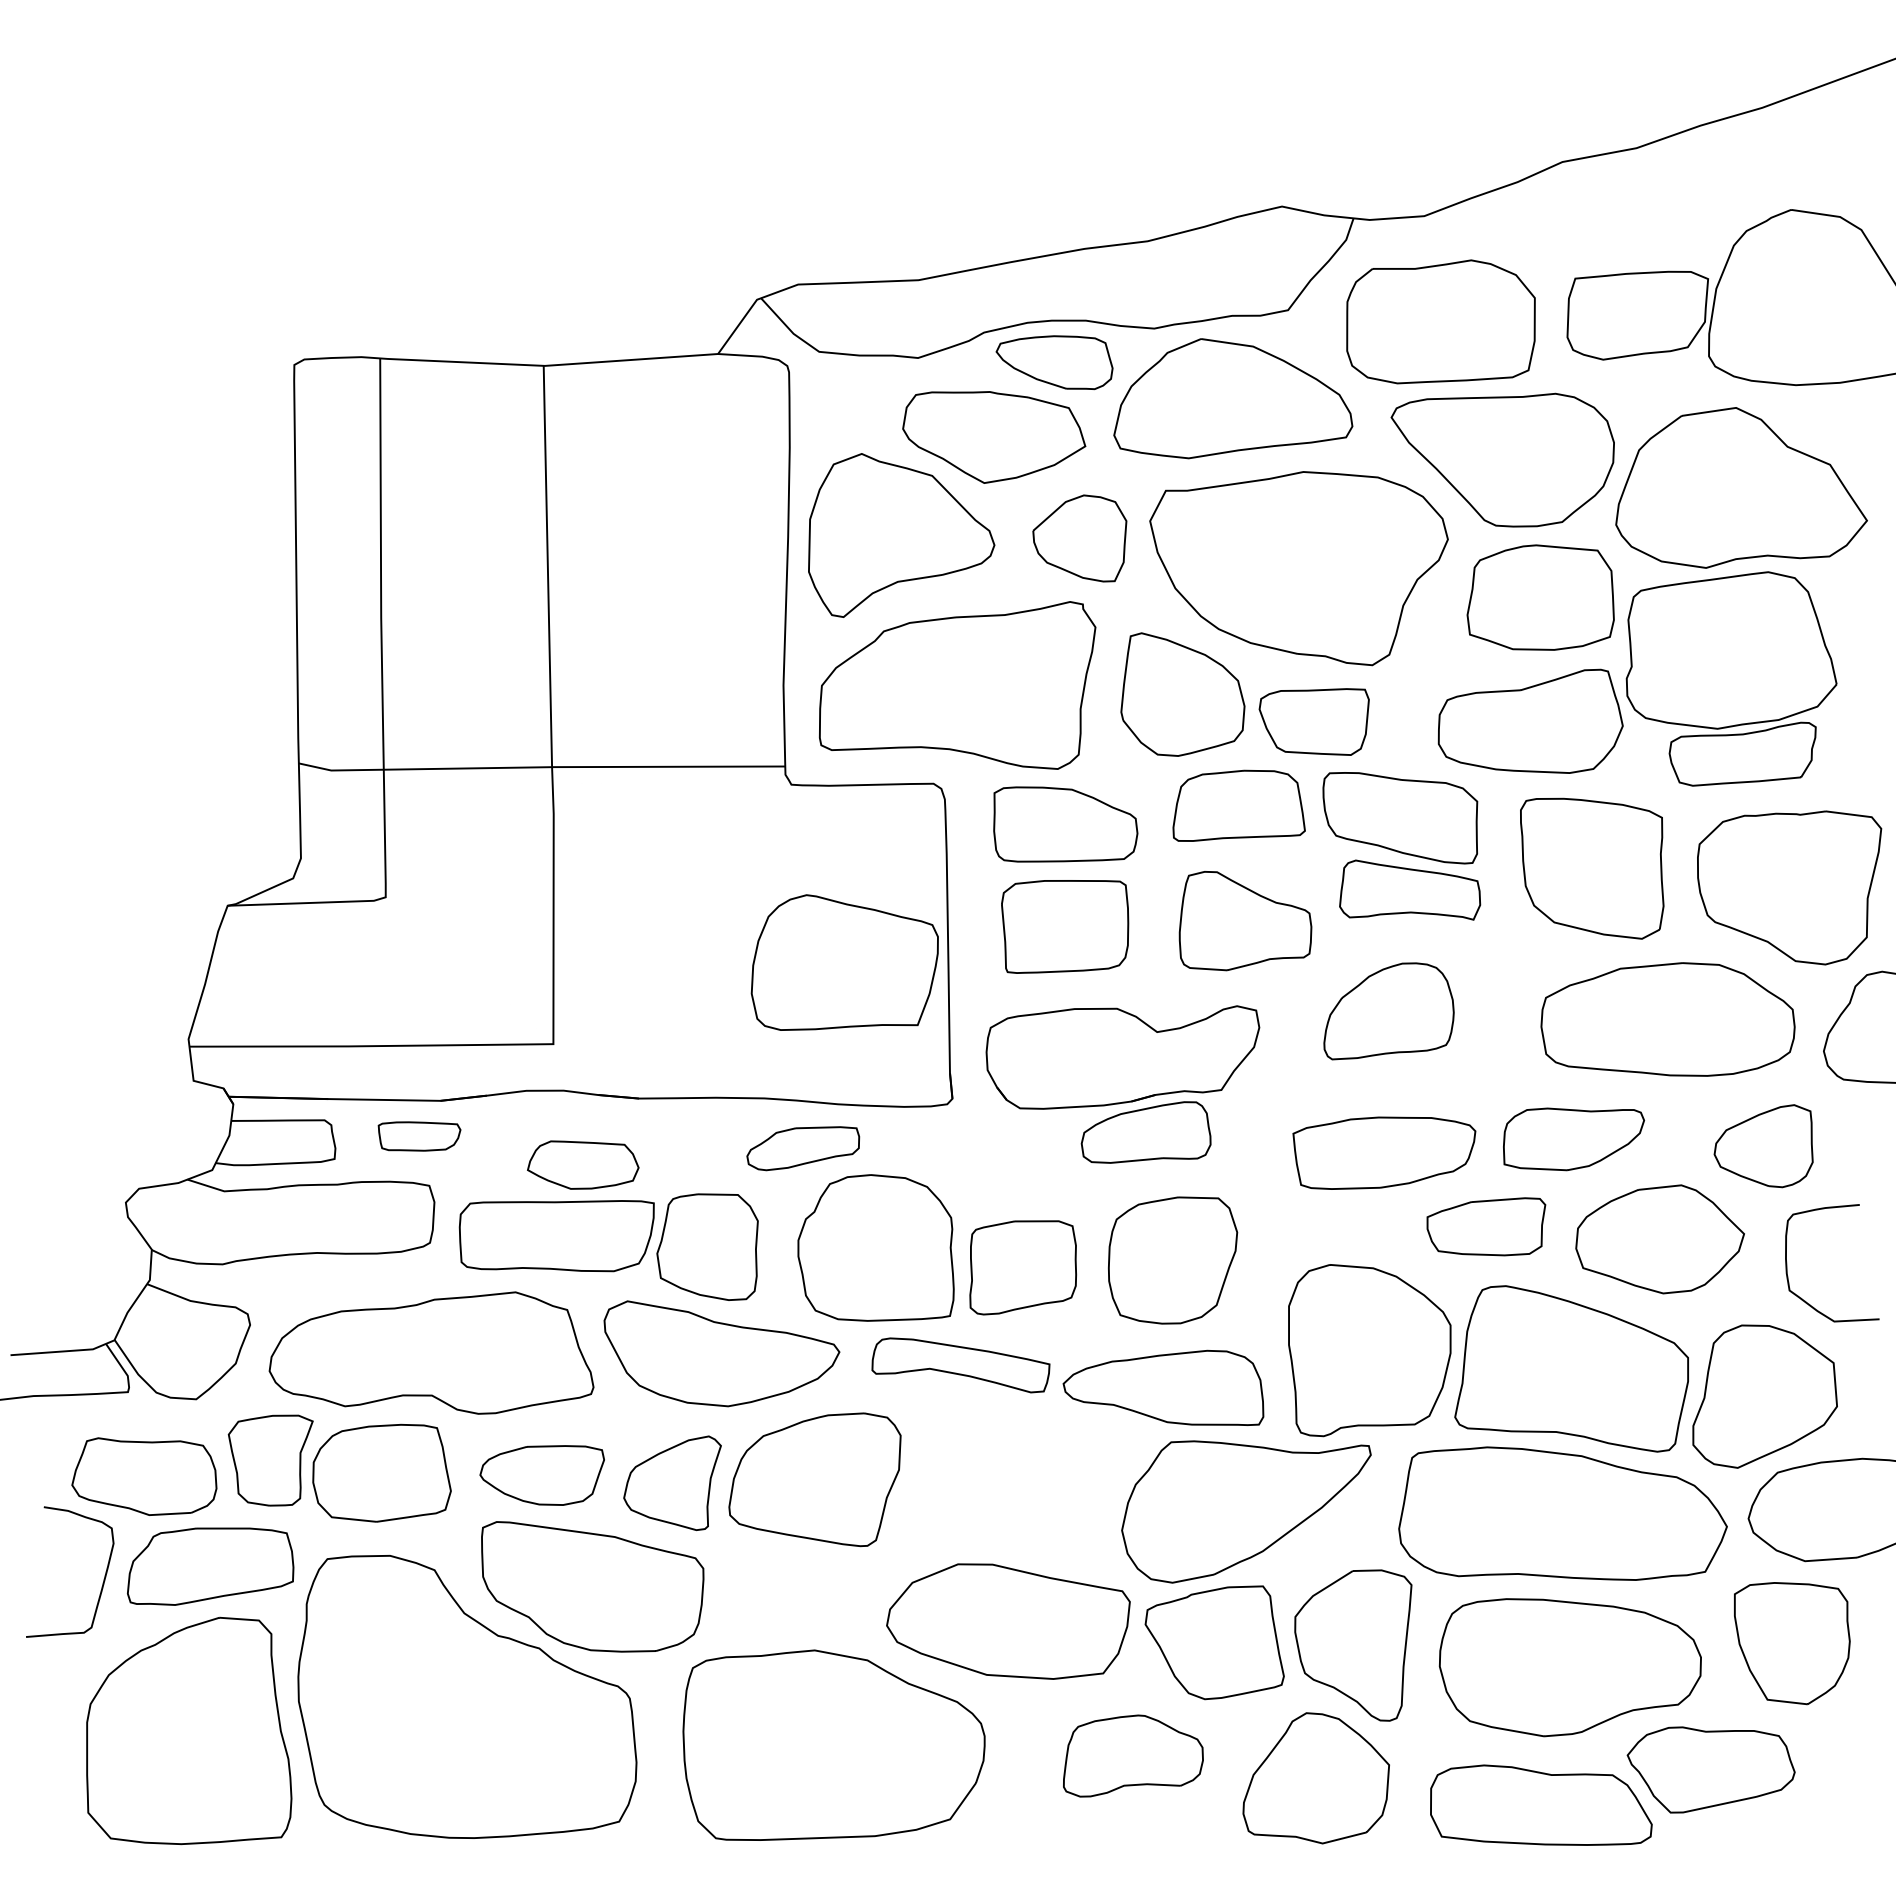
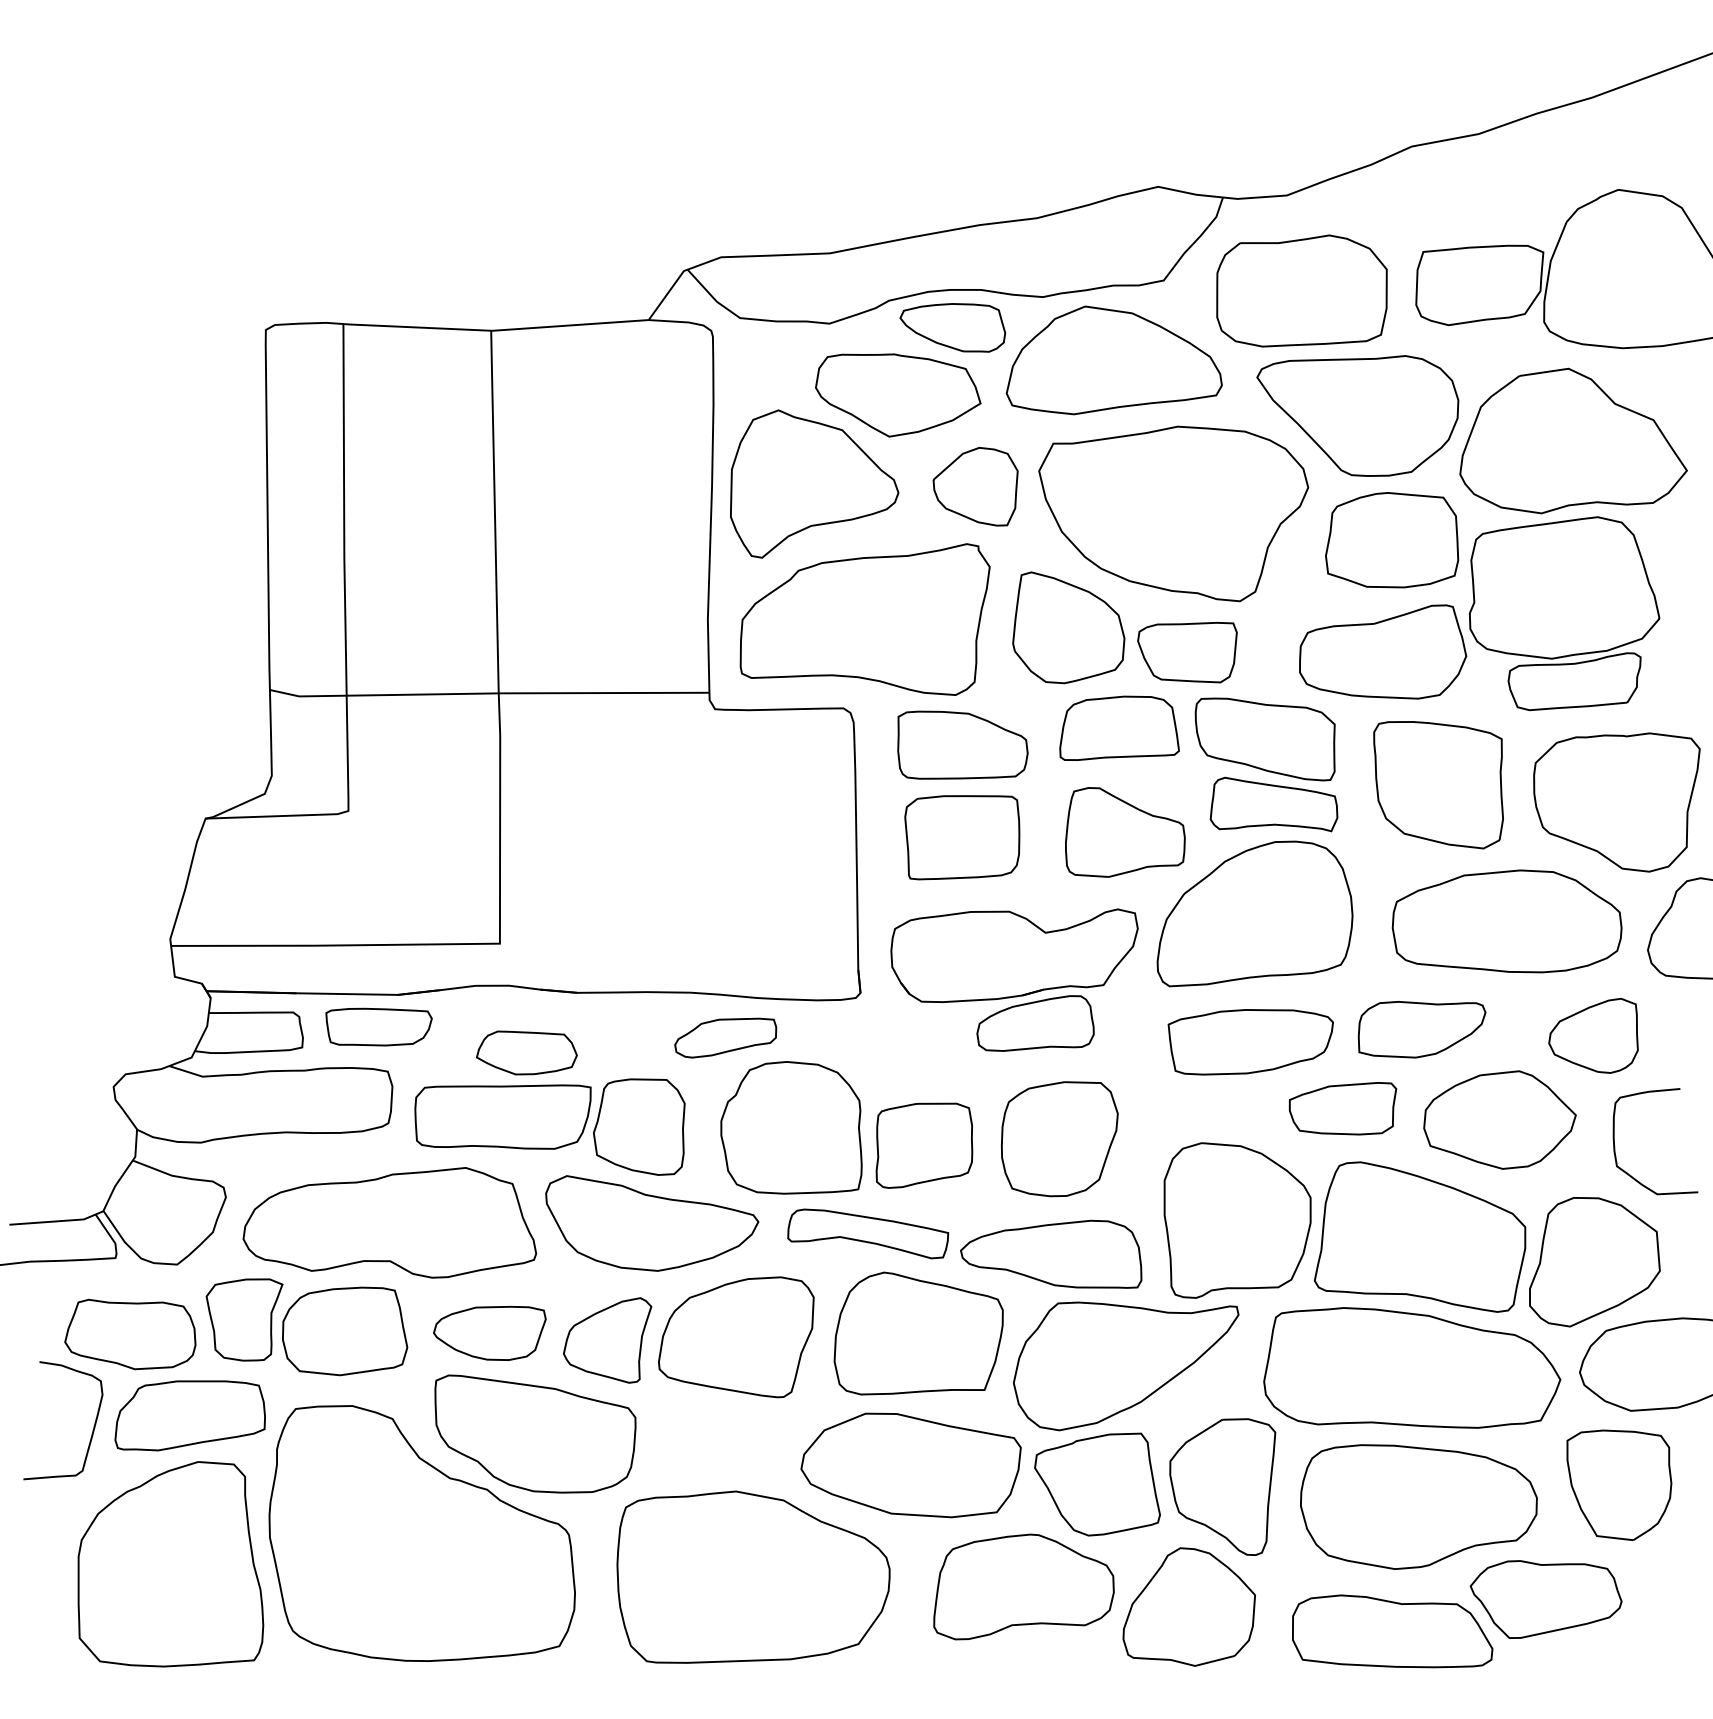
part: (844, 962) -> (918, 1333), moved
part: (1388, 1011) -> (1254, 914), size x1.67
part: (419, 1136) -> (378, 1027), size x1.43
part: (1133, 1755) -> (1024, 1586), size x1.43

